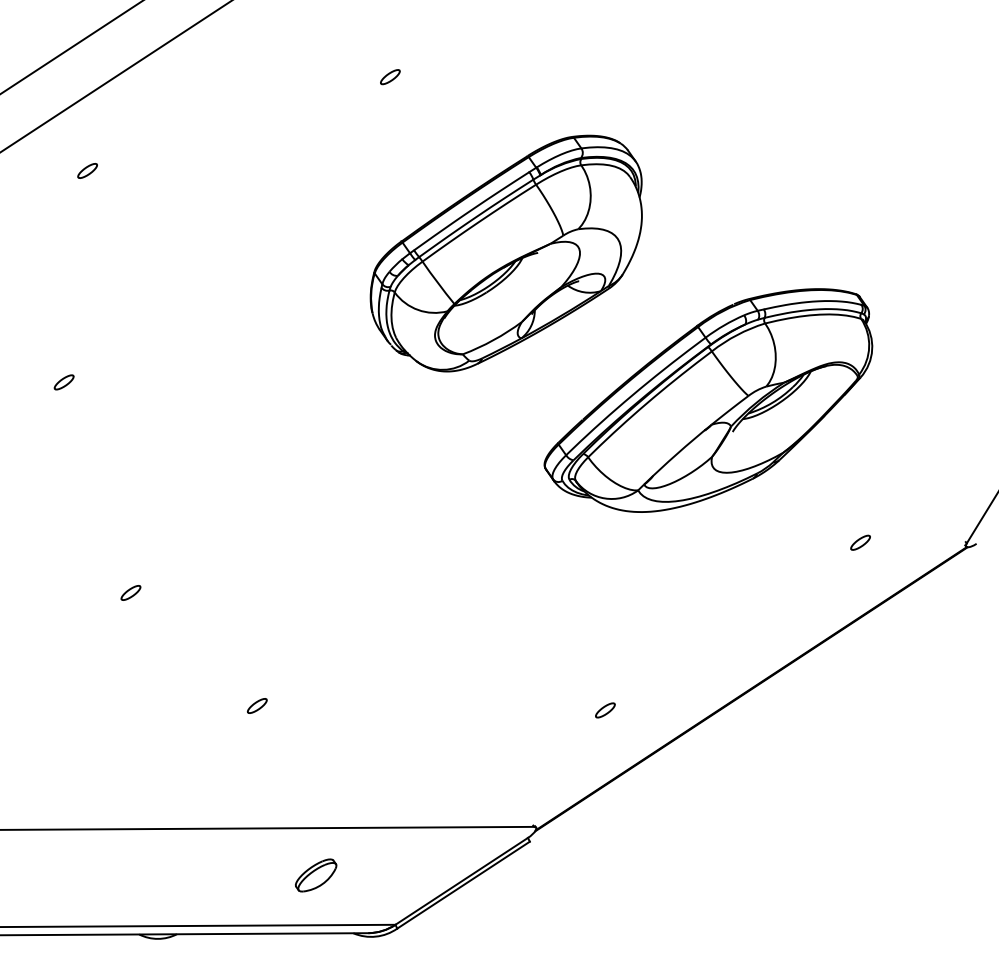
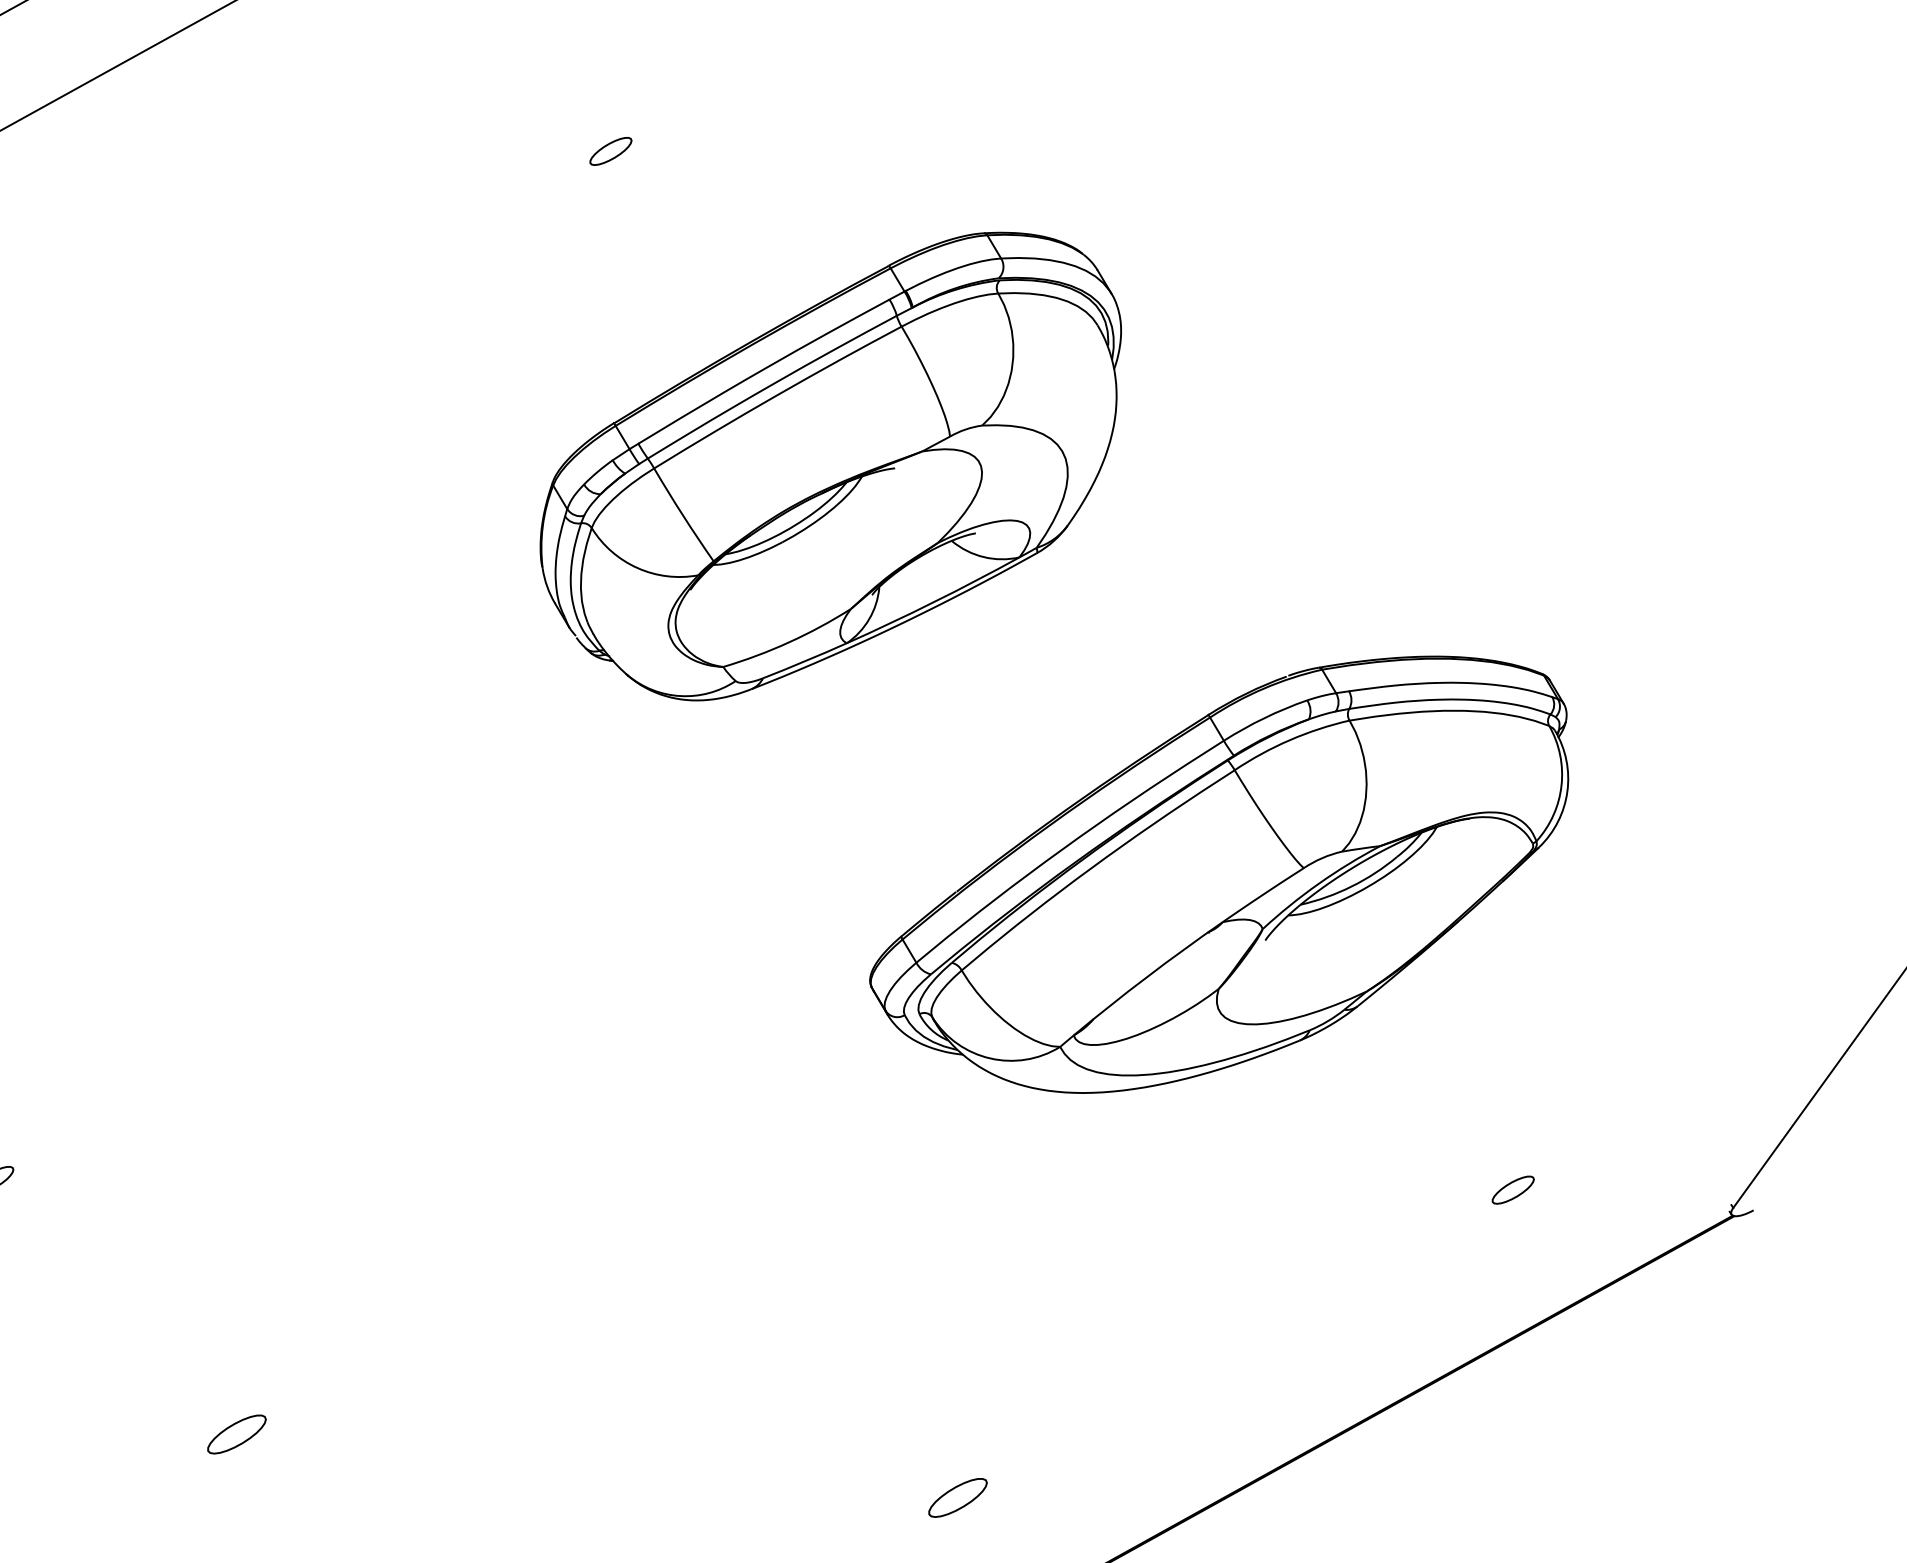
part: (505, 253) -> (827, 464), moved
part: (257, 705) -> (237, 1433), size x1.4
part: (605, 710) -> (958, 1498), size x1.4

